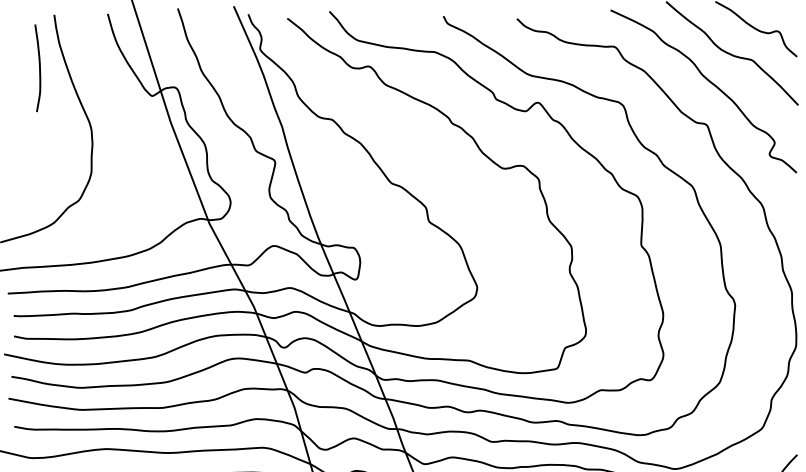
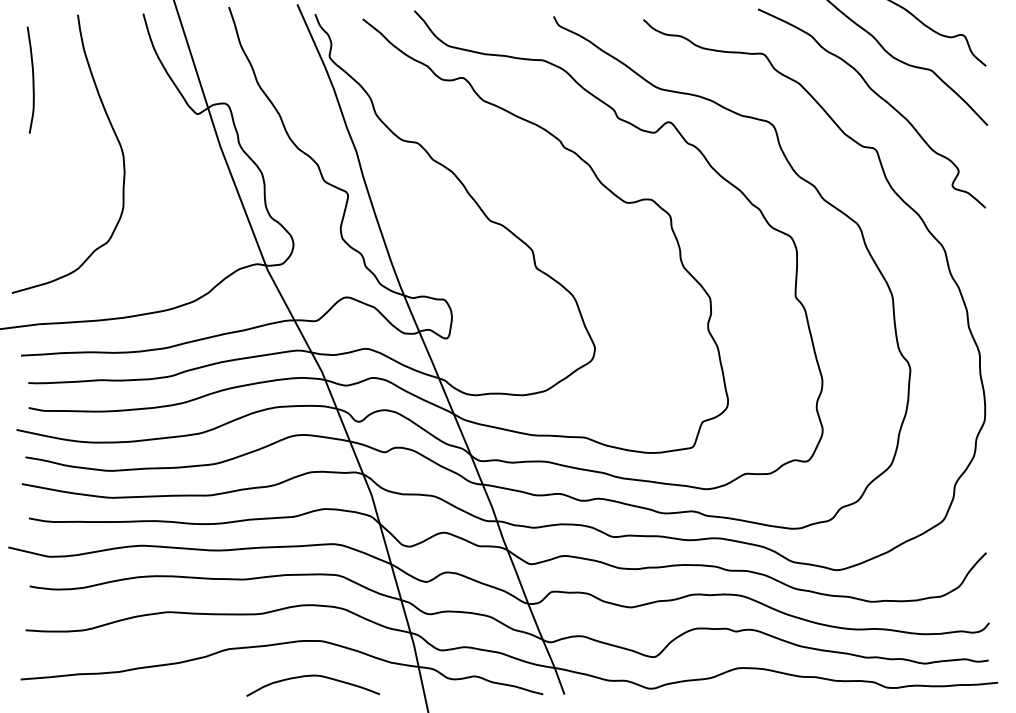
curve: (39, 67) -> (32, 79), moved

